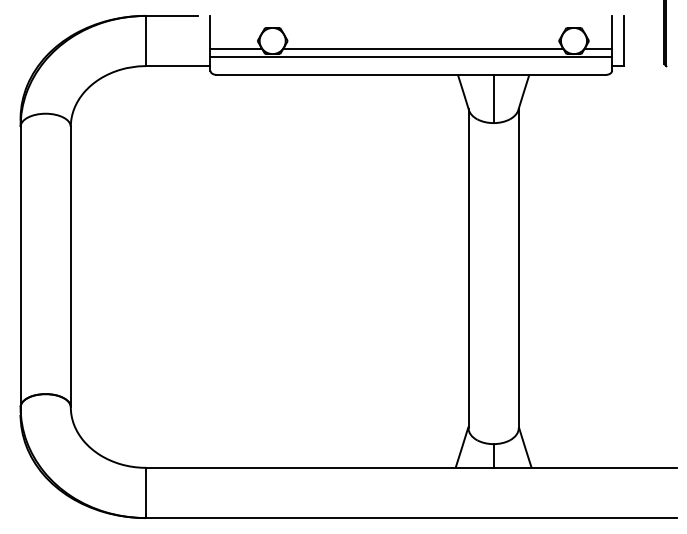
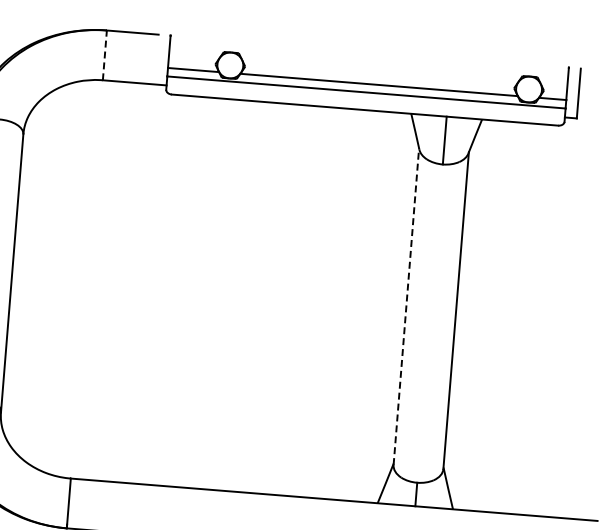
line: (146, 40) -> (105, 54), solid -> dashed
line: (468, 268) -> (406, 306), solid -> dashed

